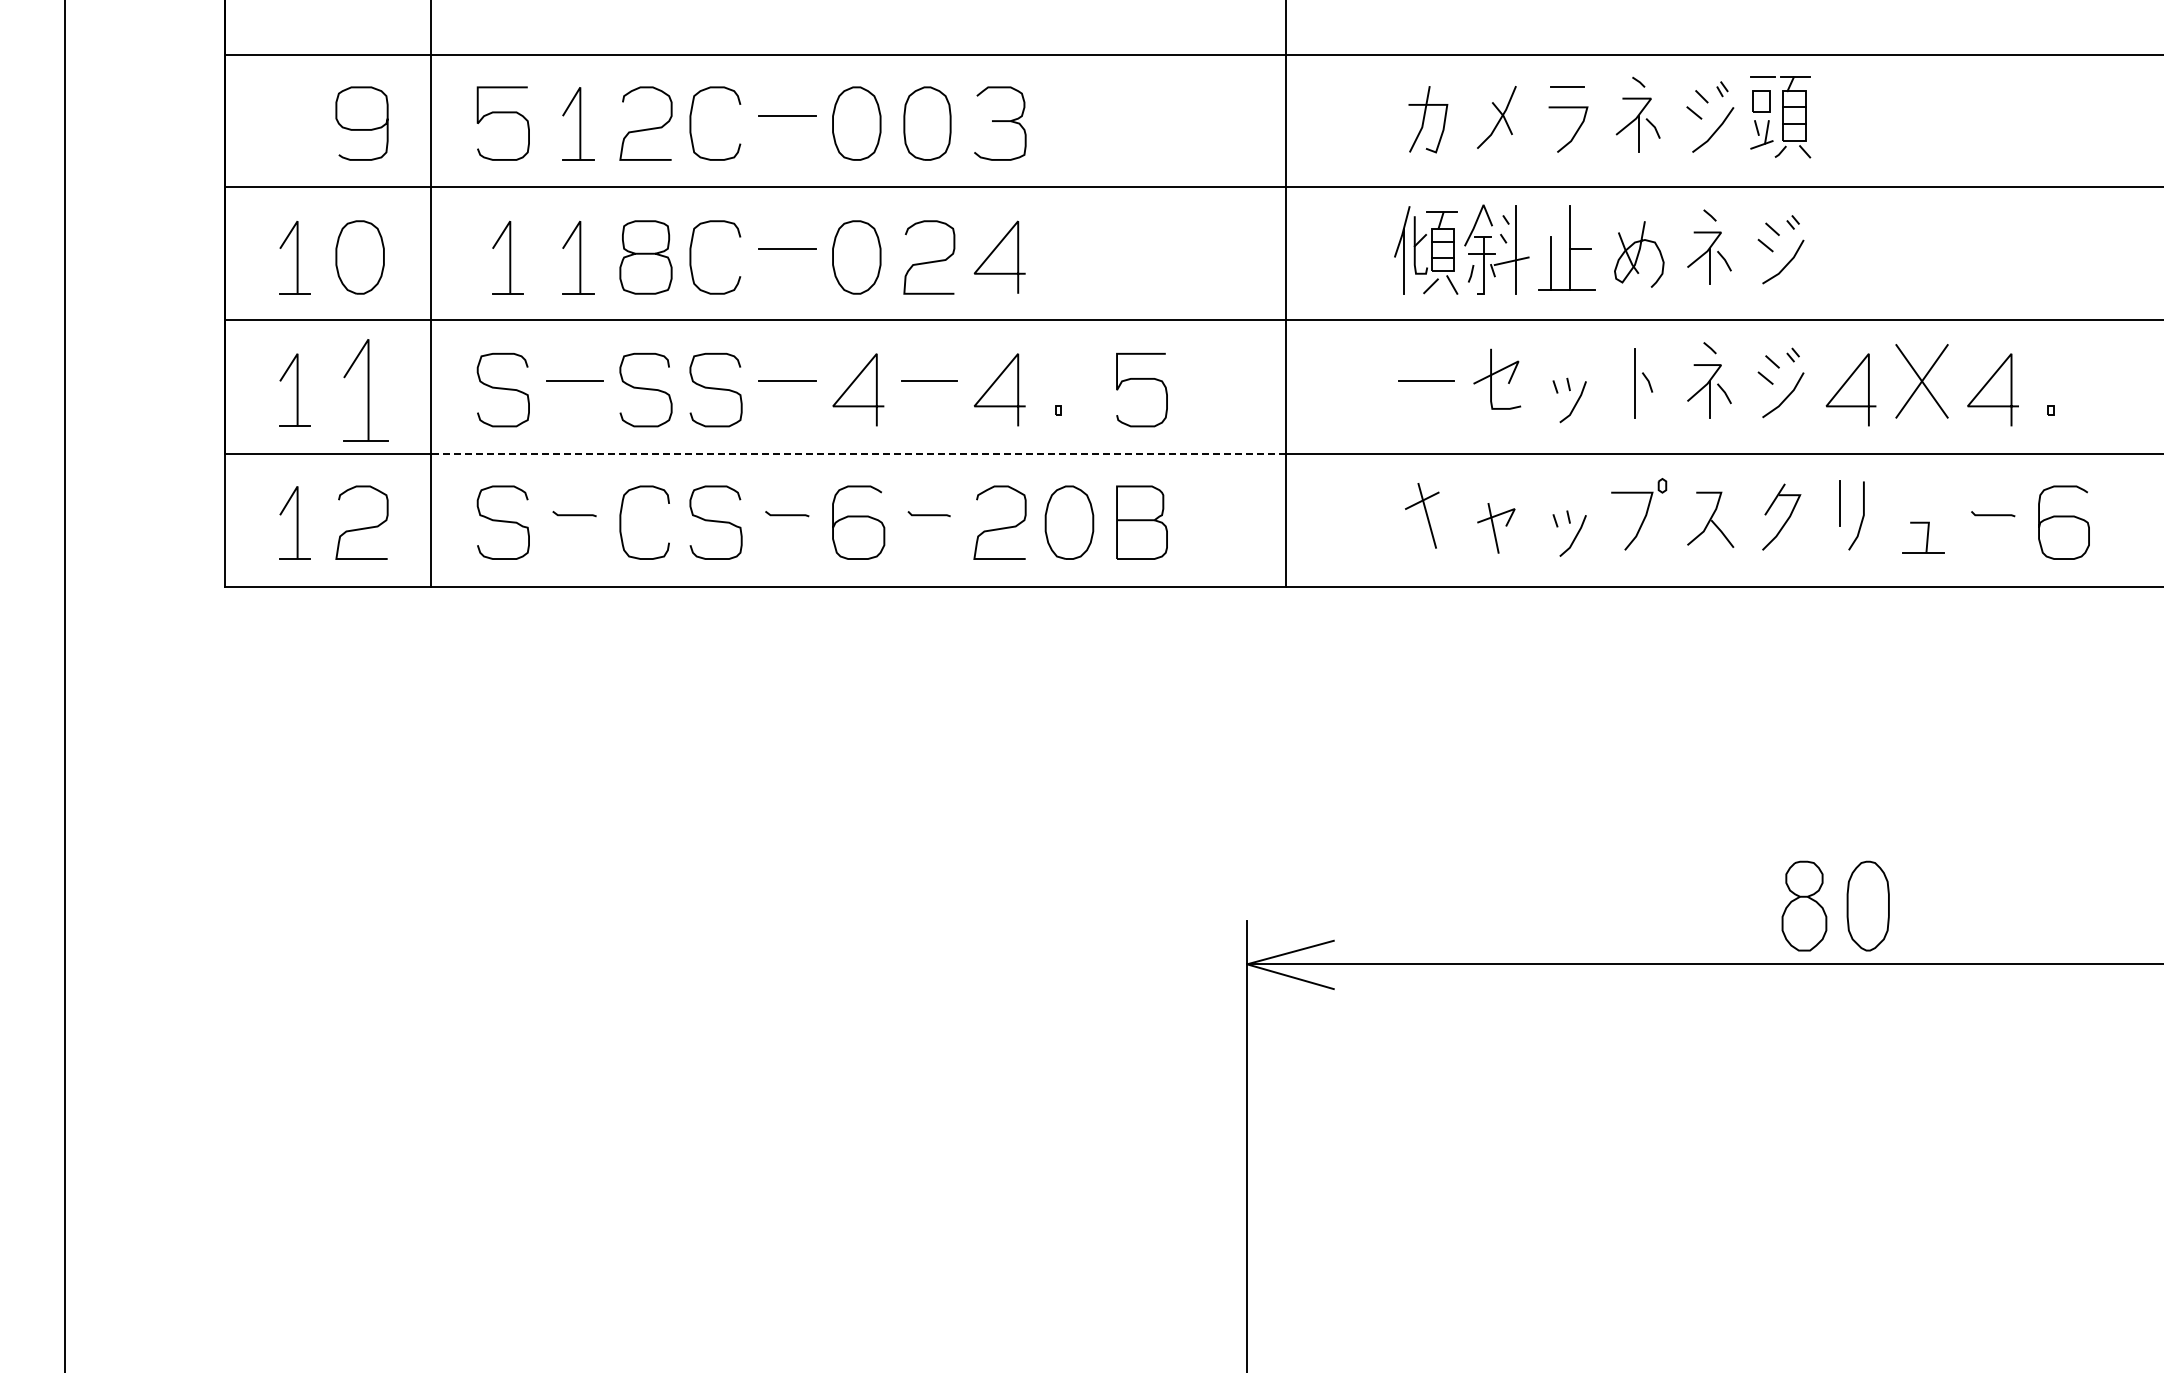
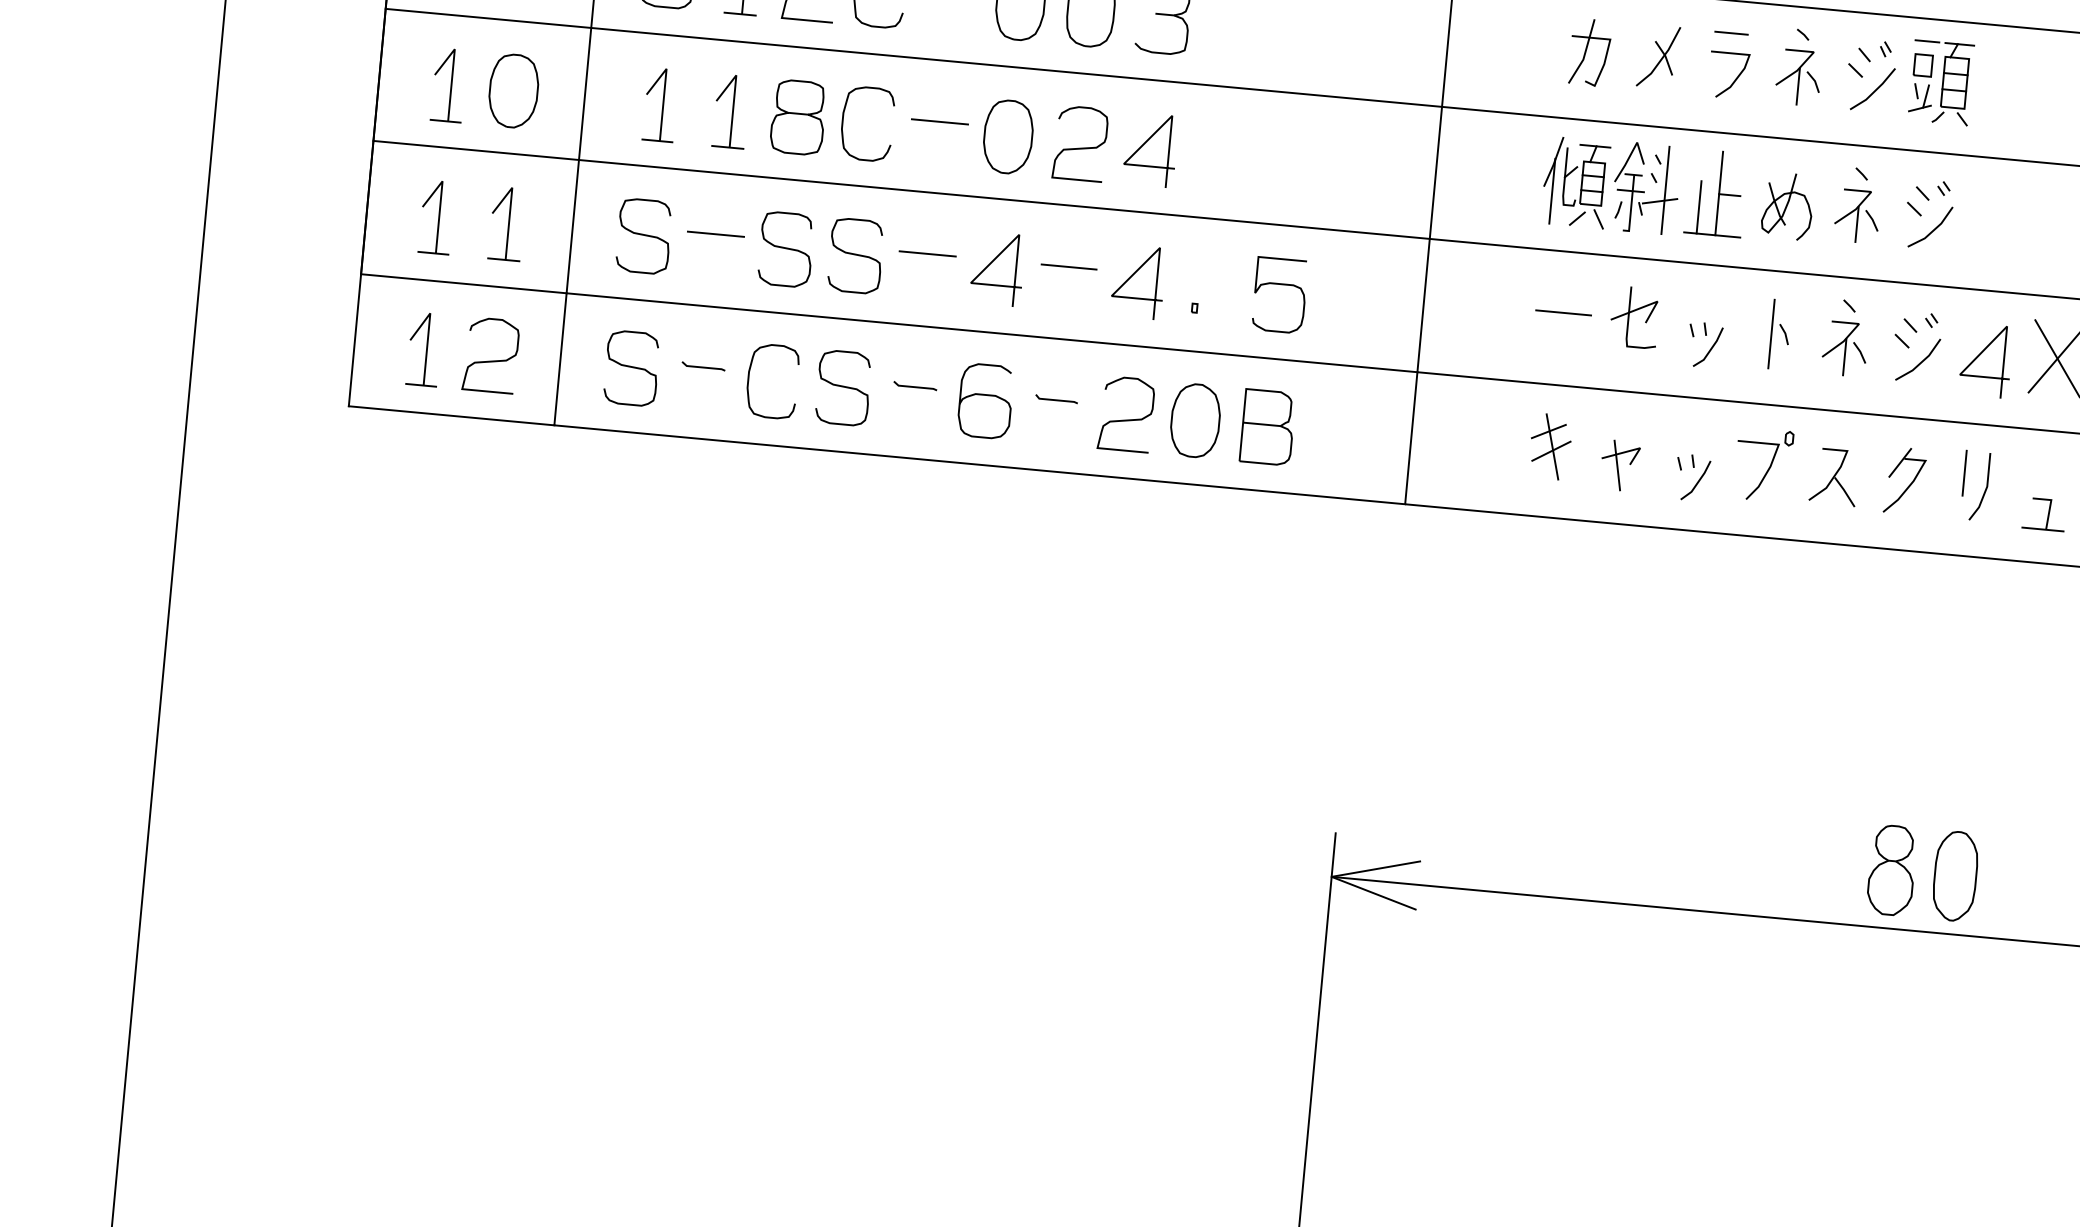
part: (365, 389) -> (506, 223), size x0.71
line: (858, 453) -> (991, 332), dashed -> solid
line: (1426, 519) -> (1551, 450), added

